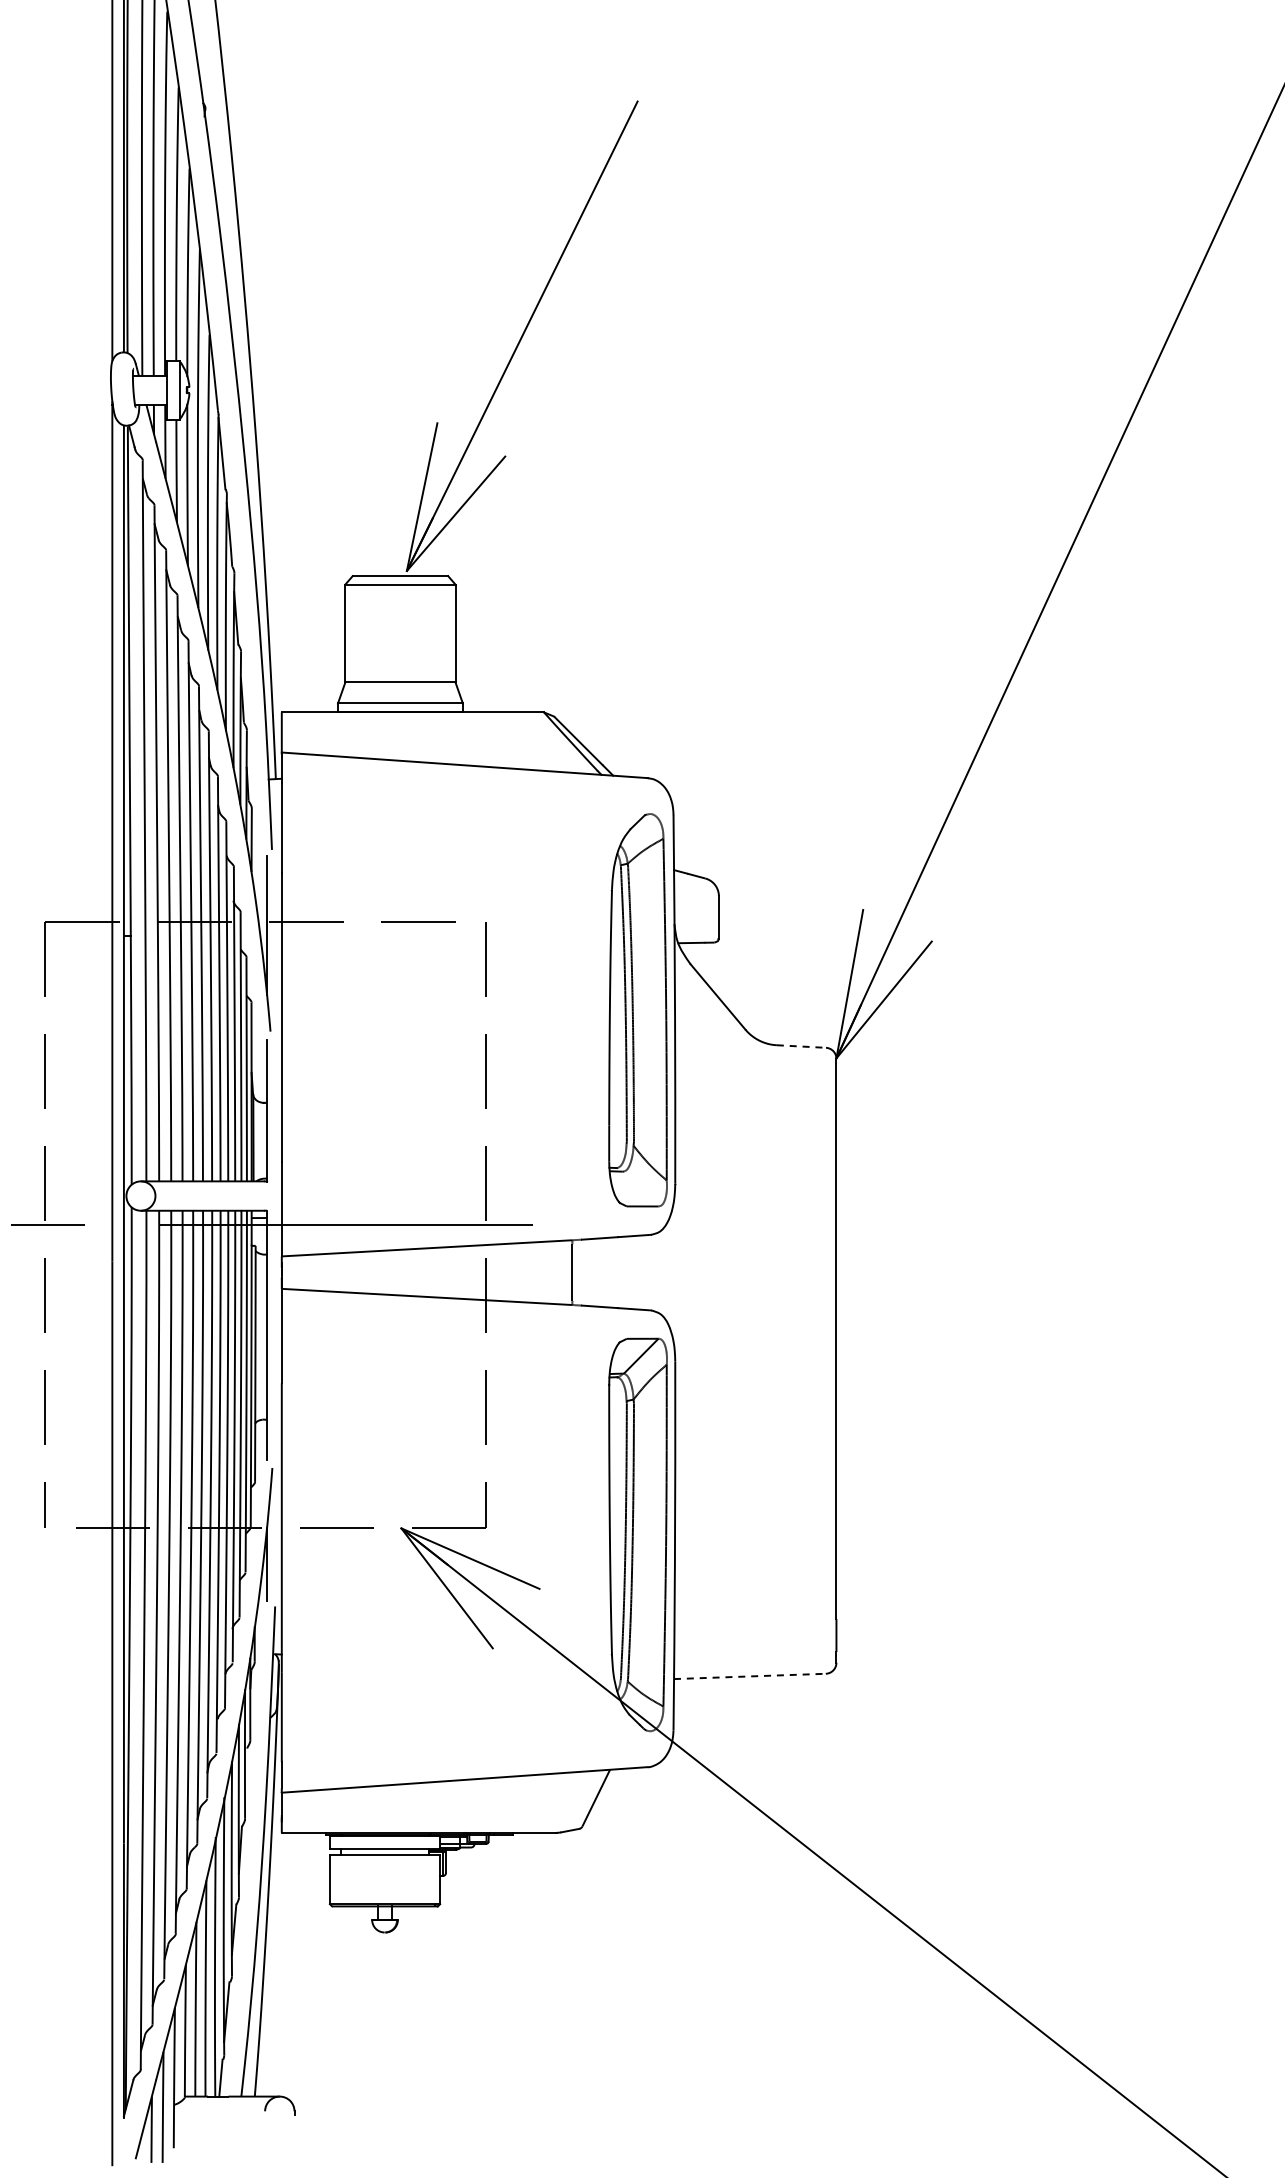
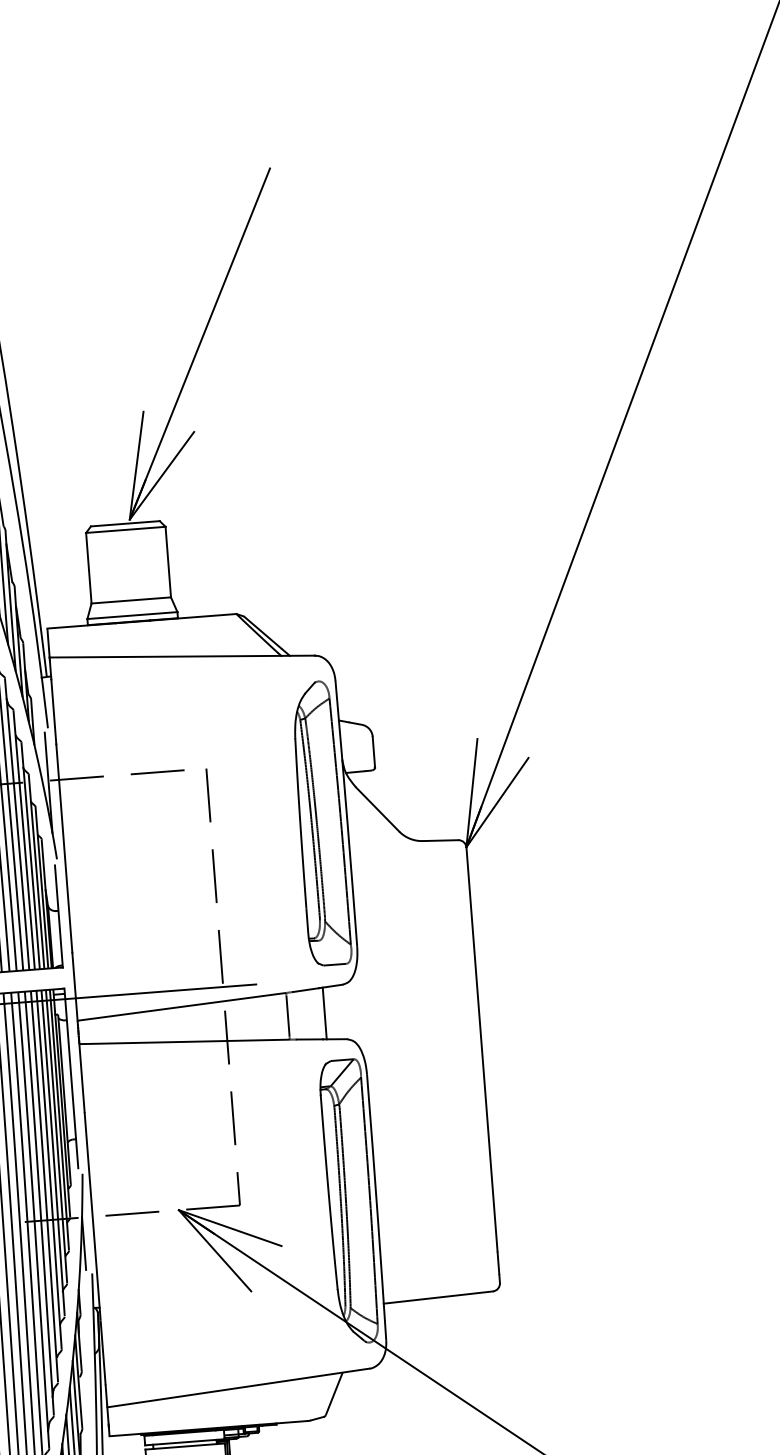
line: (801, 1046) -> (440, 840), dashed -> solid
line: (623, 1272) -> (324, 1013), added
line: (749, 1676) -> (438, 1297), dashed -> solid

